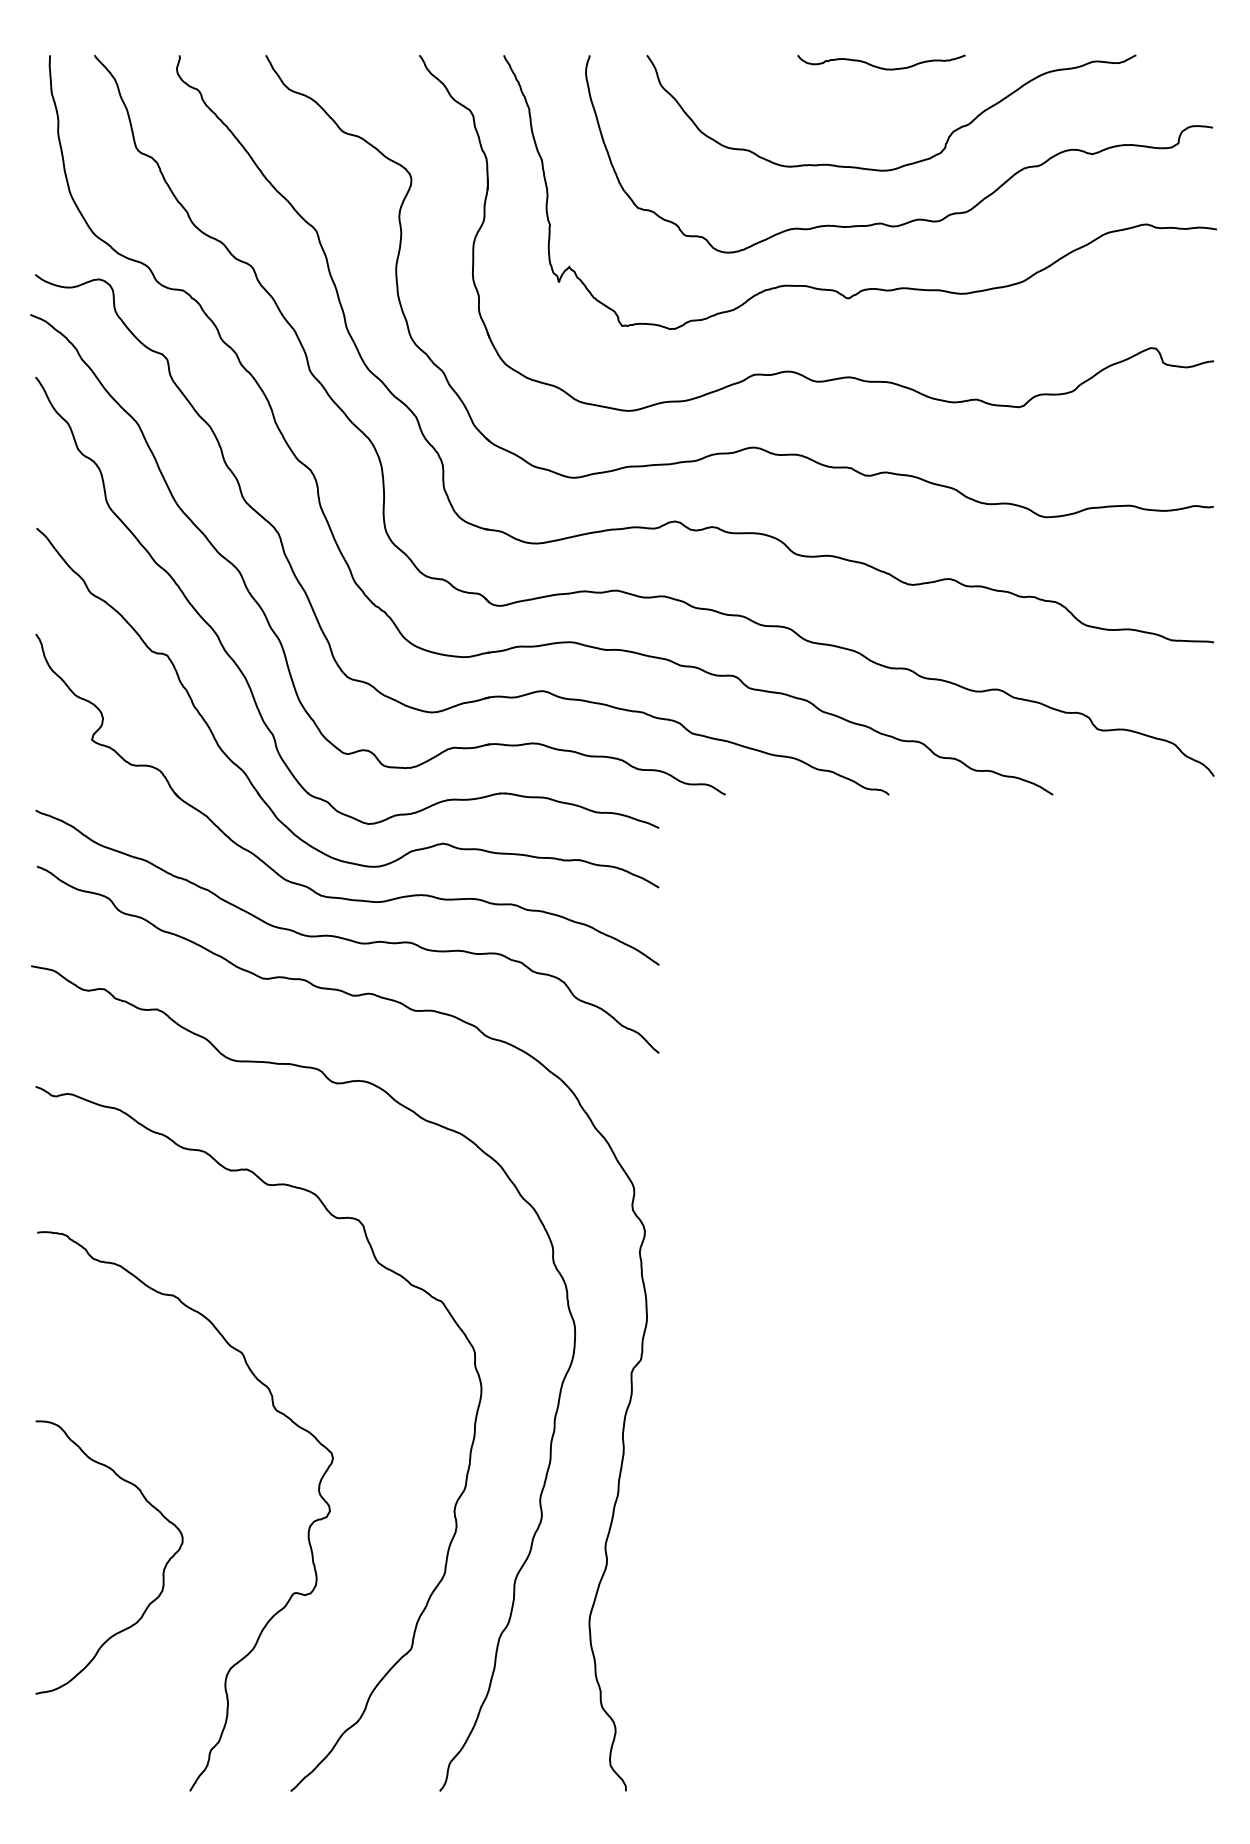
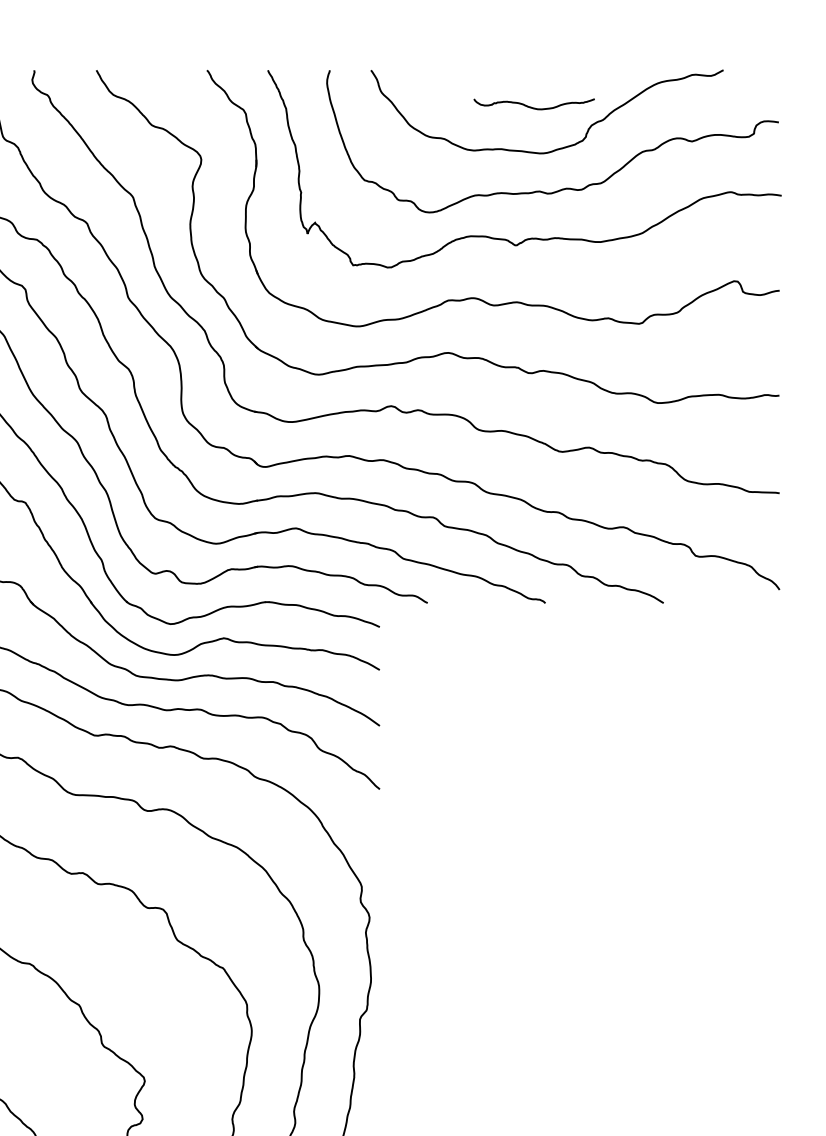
curve: (878, 66) -> (532, 107), moved

